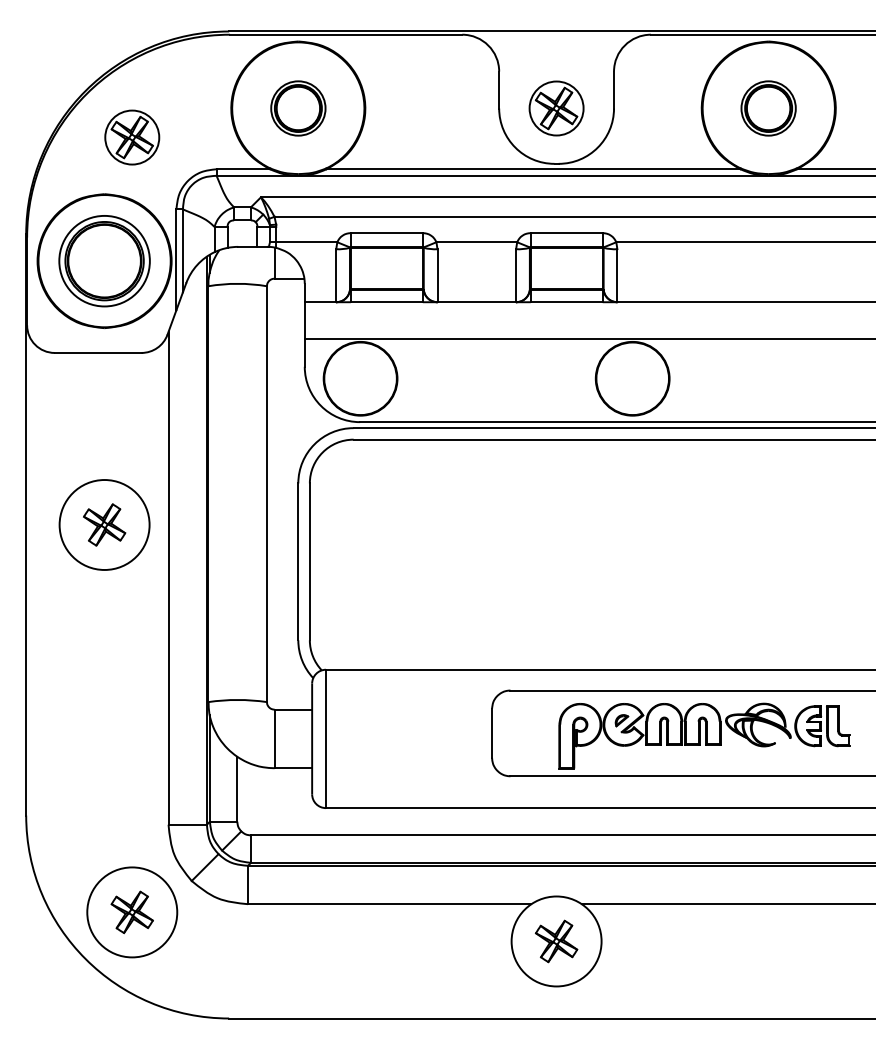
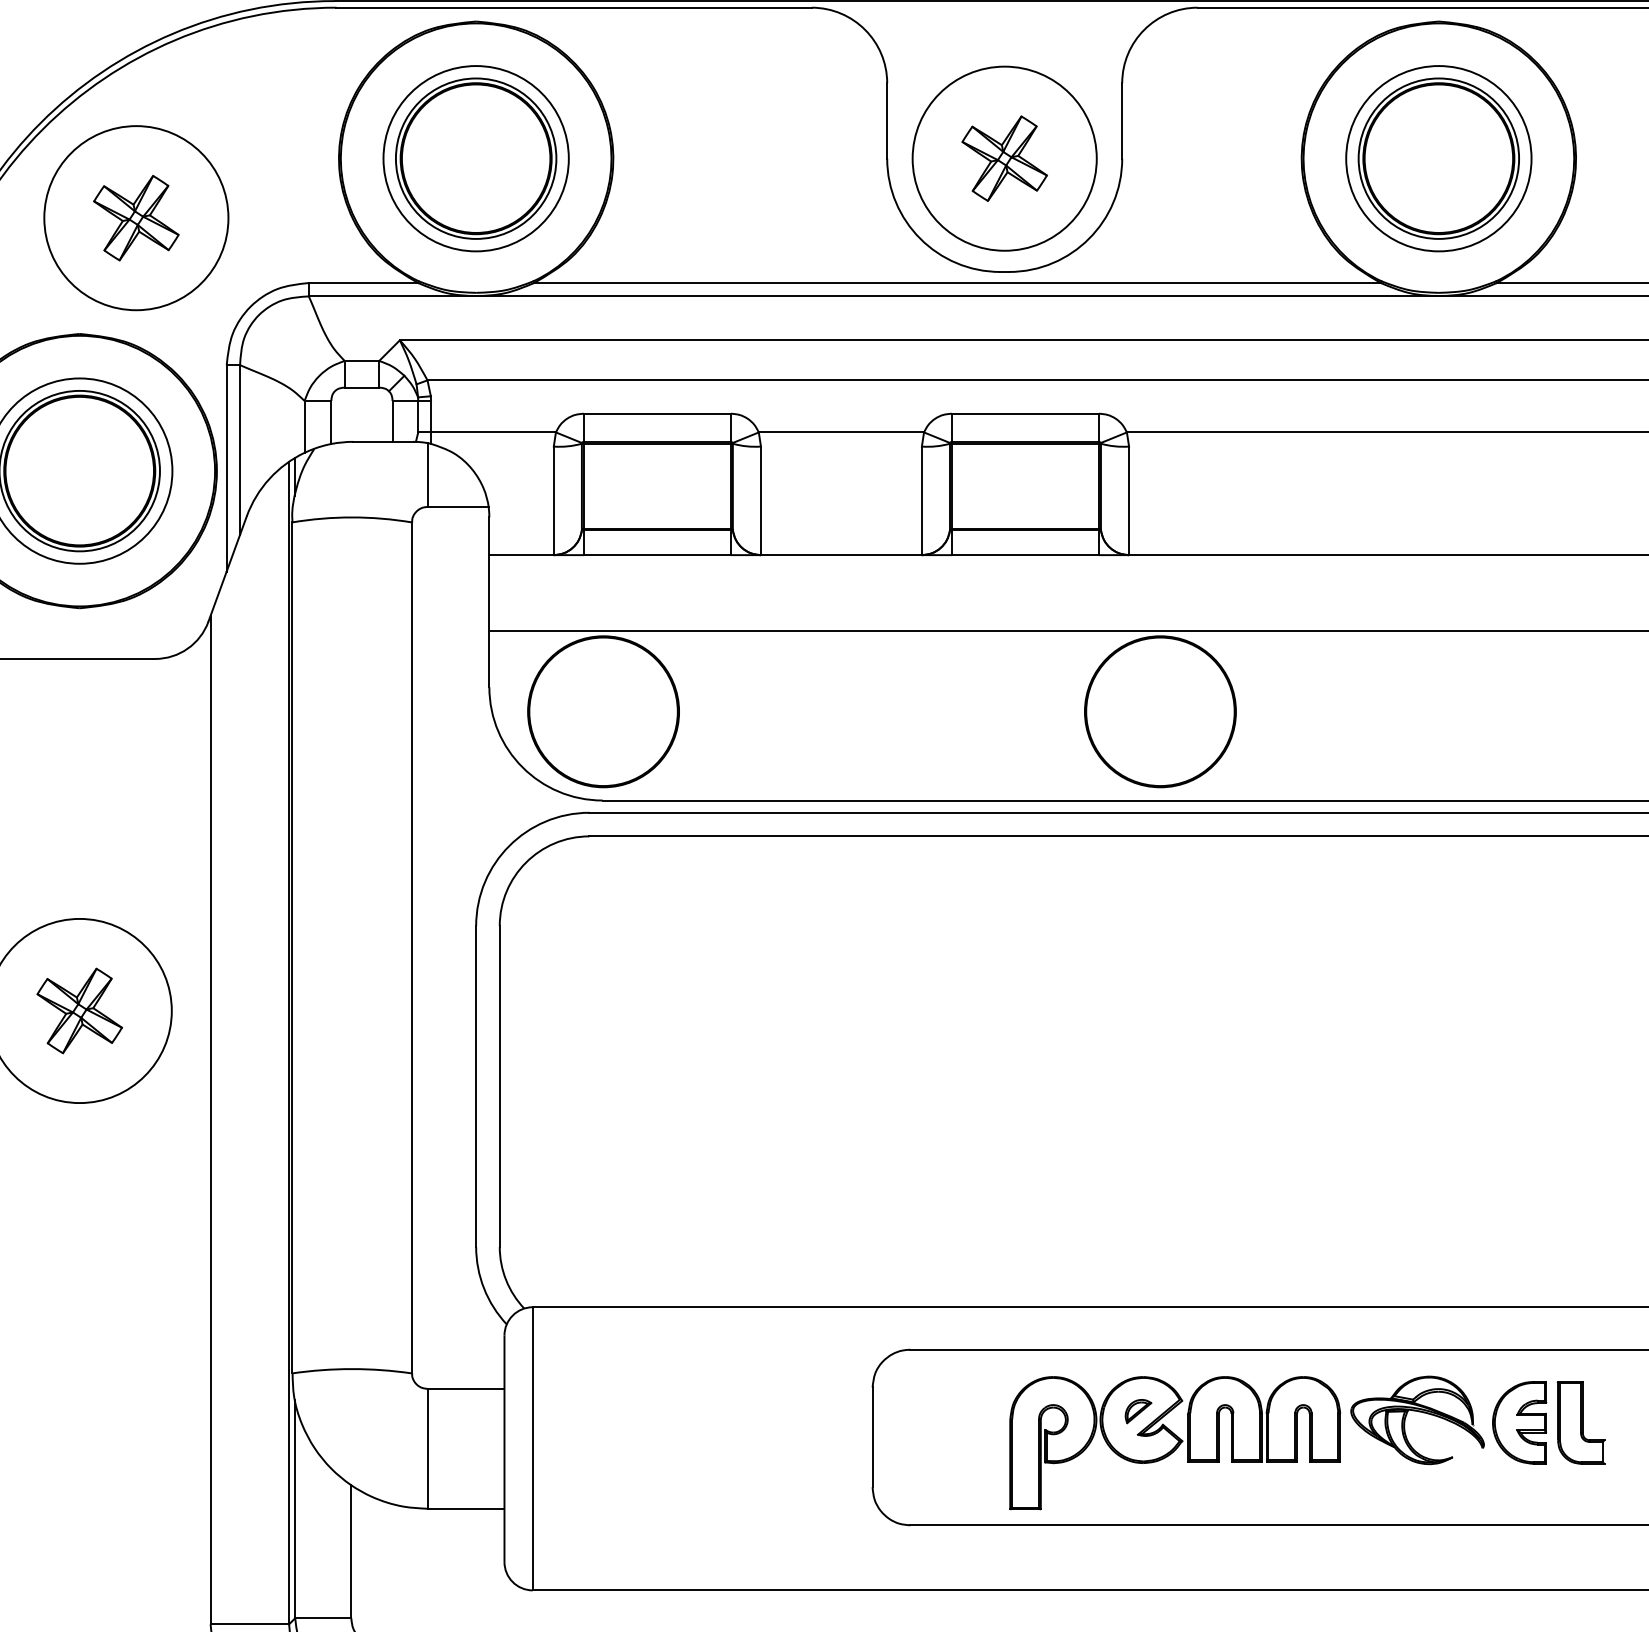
part: (298, 108) -> (476, 158), size x1.67
circle: (556, 108) -> (1004, 158), size x1.67
part: (768, 108) -> (1438, 158), size x1.67
circle: (132, 137) -> (136, 218), size x1.67

